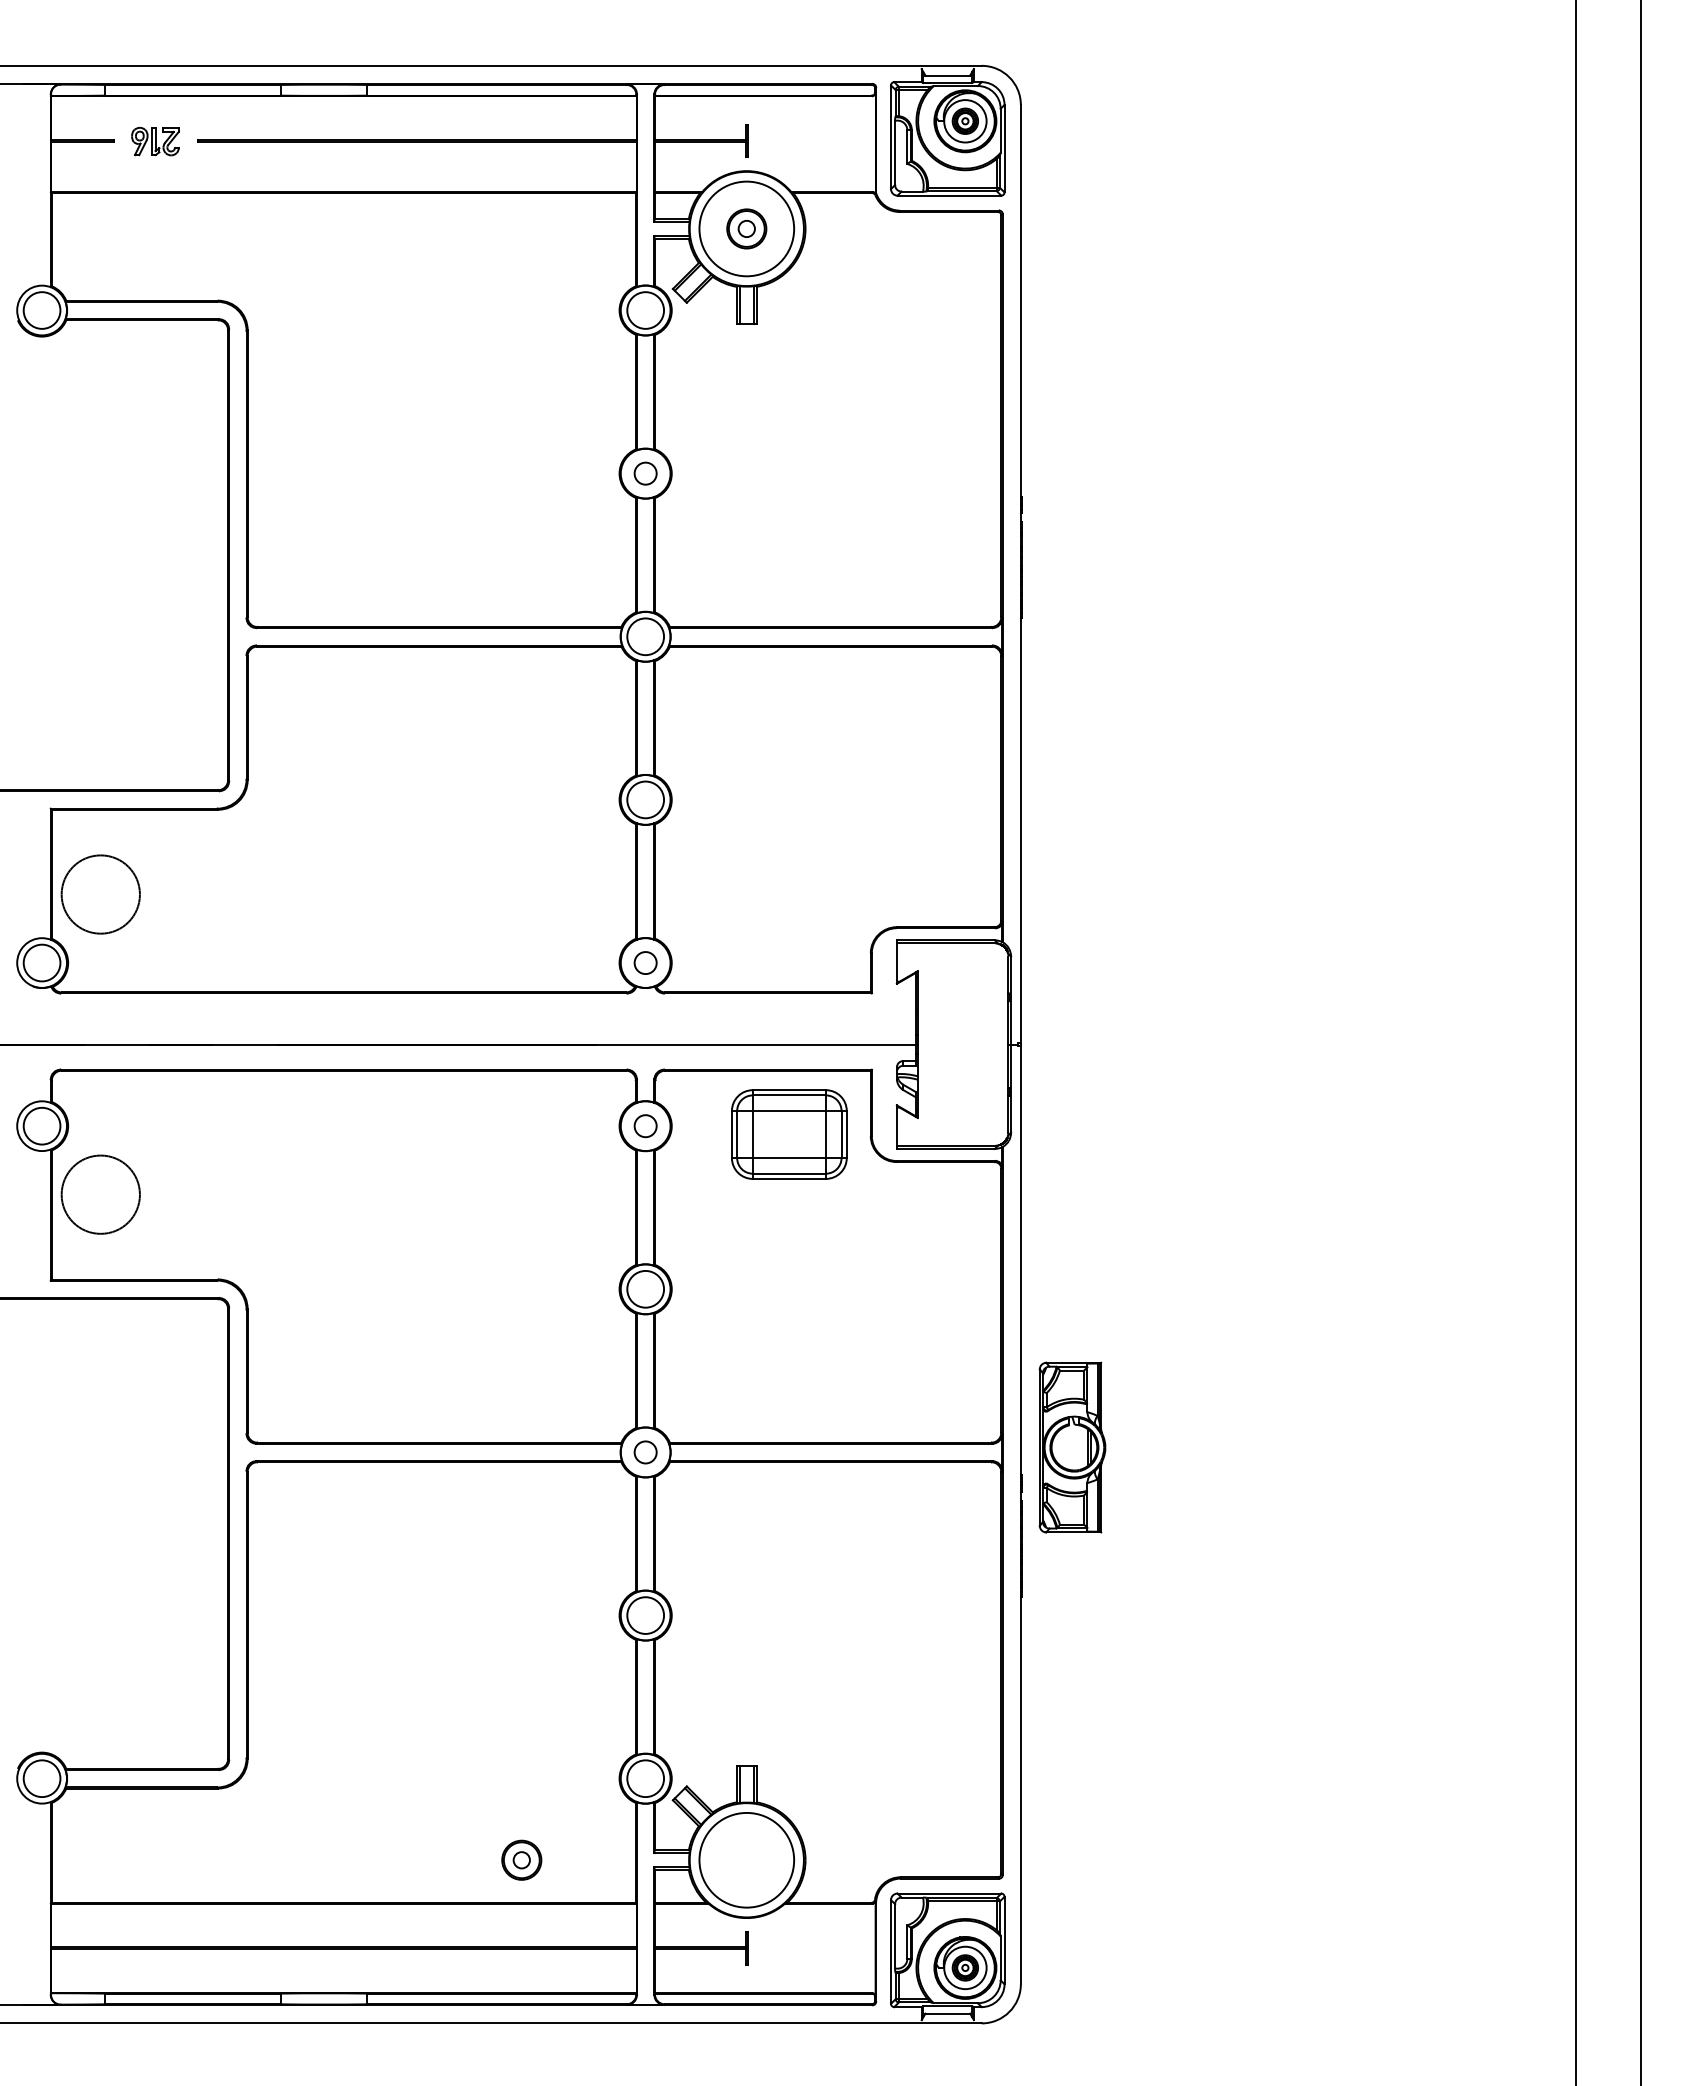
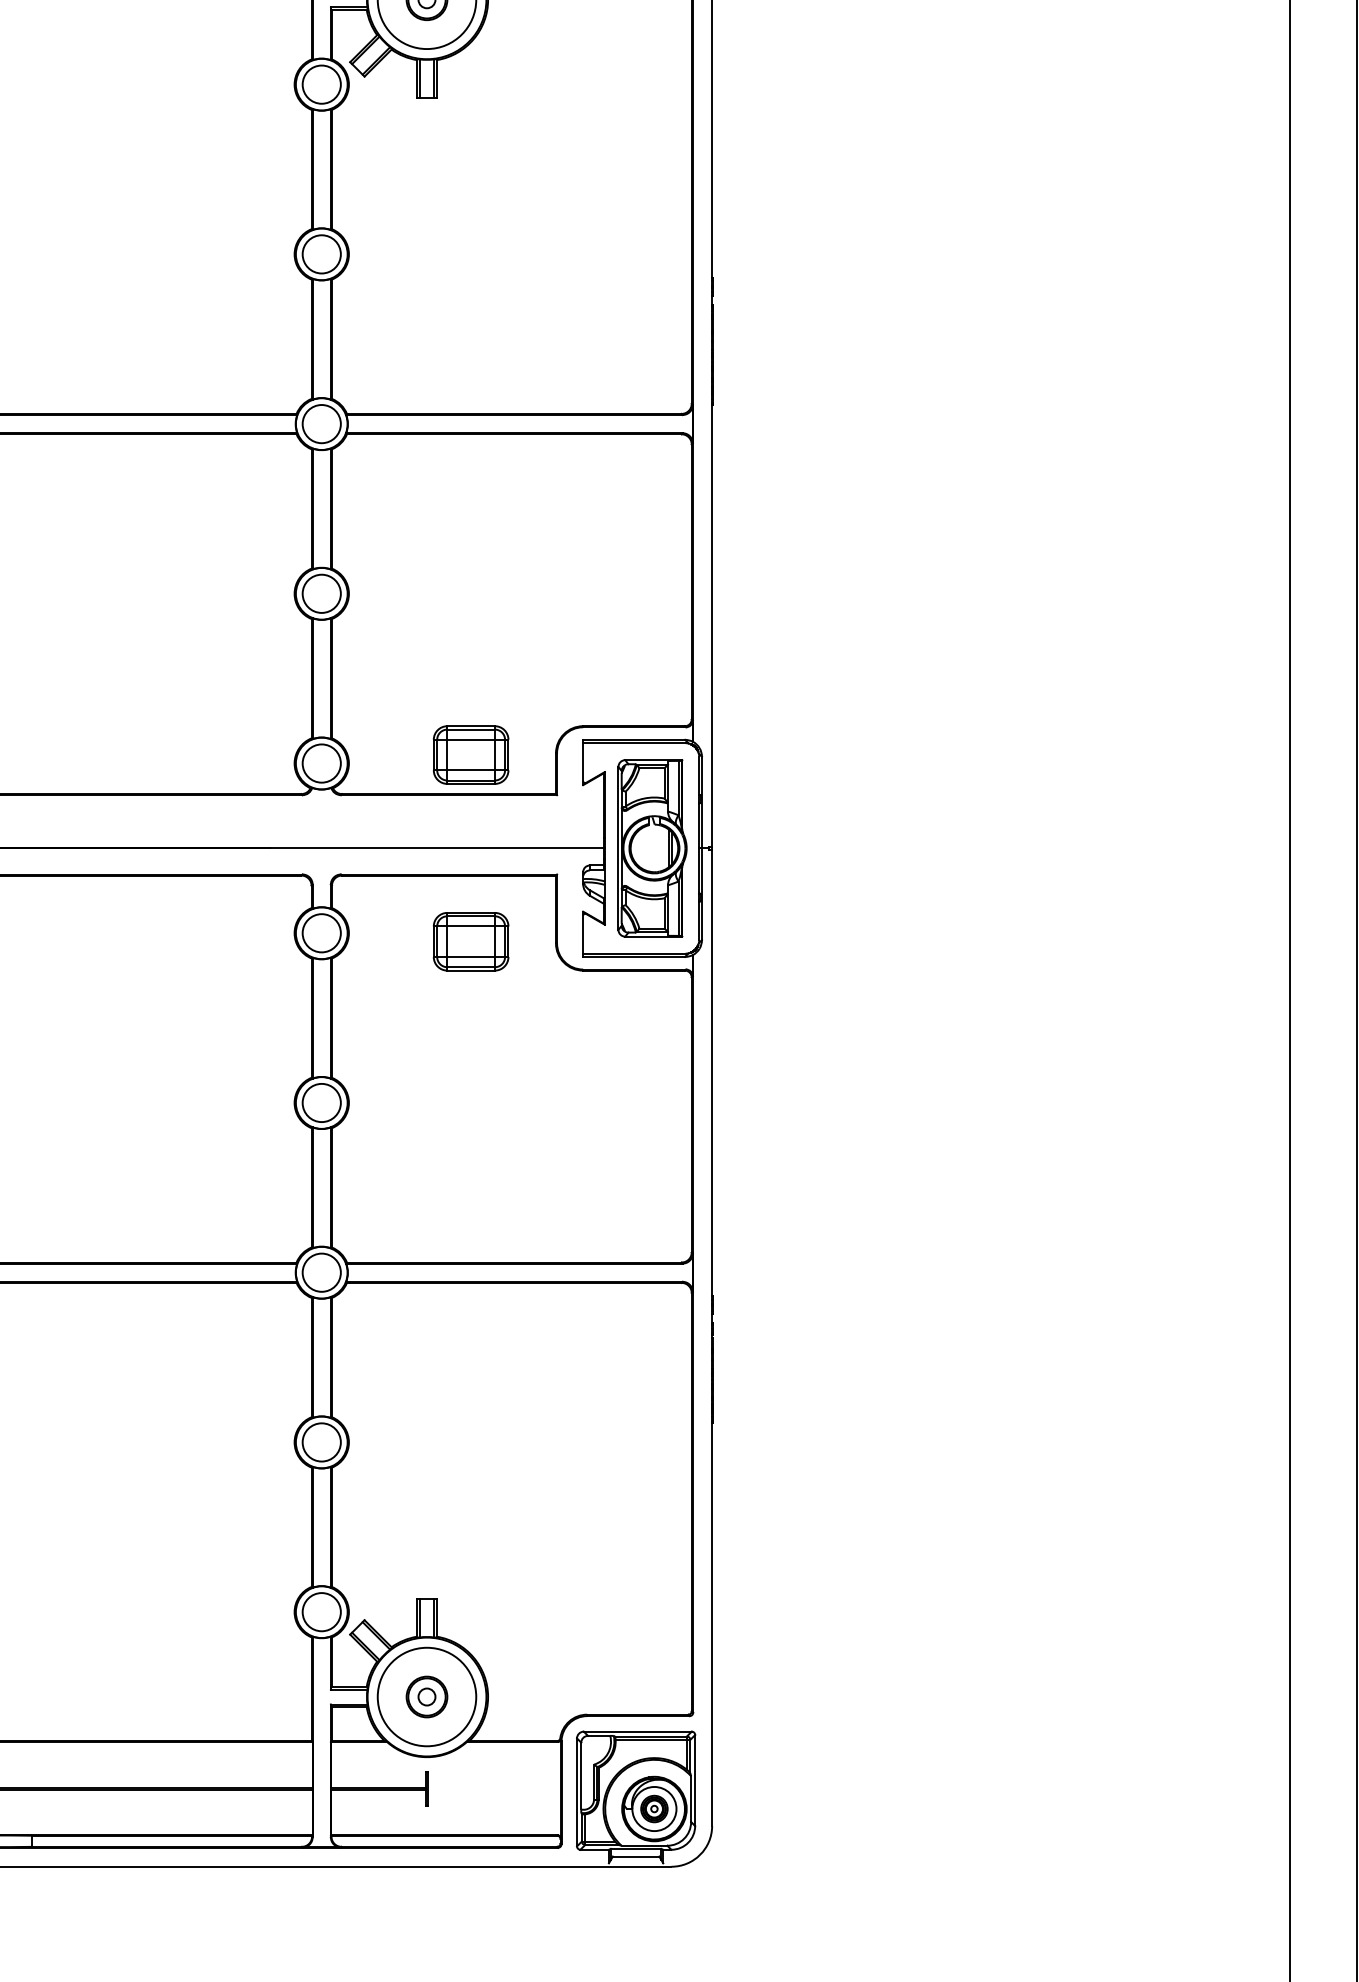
circle: (645, 473) -> (321, 254), size x1.67
part: (788, 954) -> (470, 754), added
circle: (645, 962) -> (321, 762), size x1.67
circle: (645, 1125) -> (321, 932), size x1.67
part: (788, 1133) -> (470, 940), size x0.62
part: (1072, 1447) -> (652, 848), moved
circle: (645, 1452) -> (321, 1272), size x1.67
part: (521, 1859) -> (426, 1696), moved

